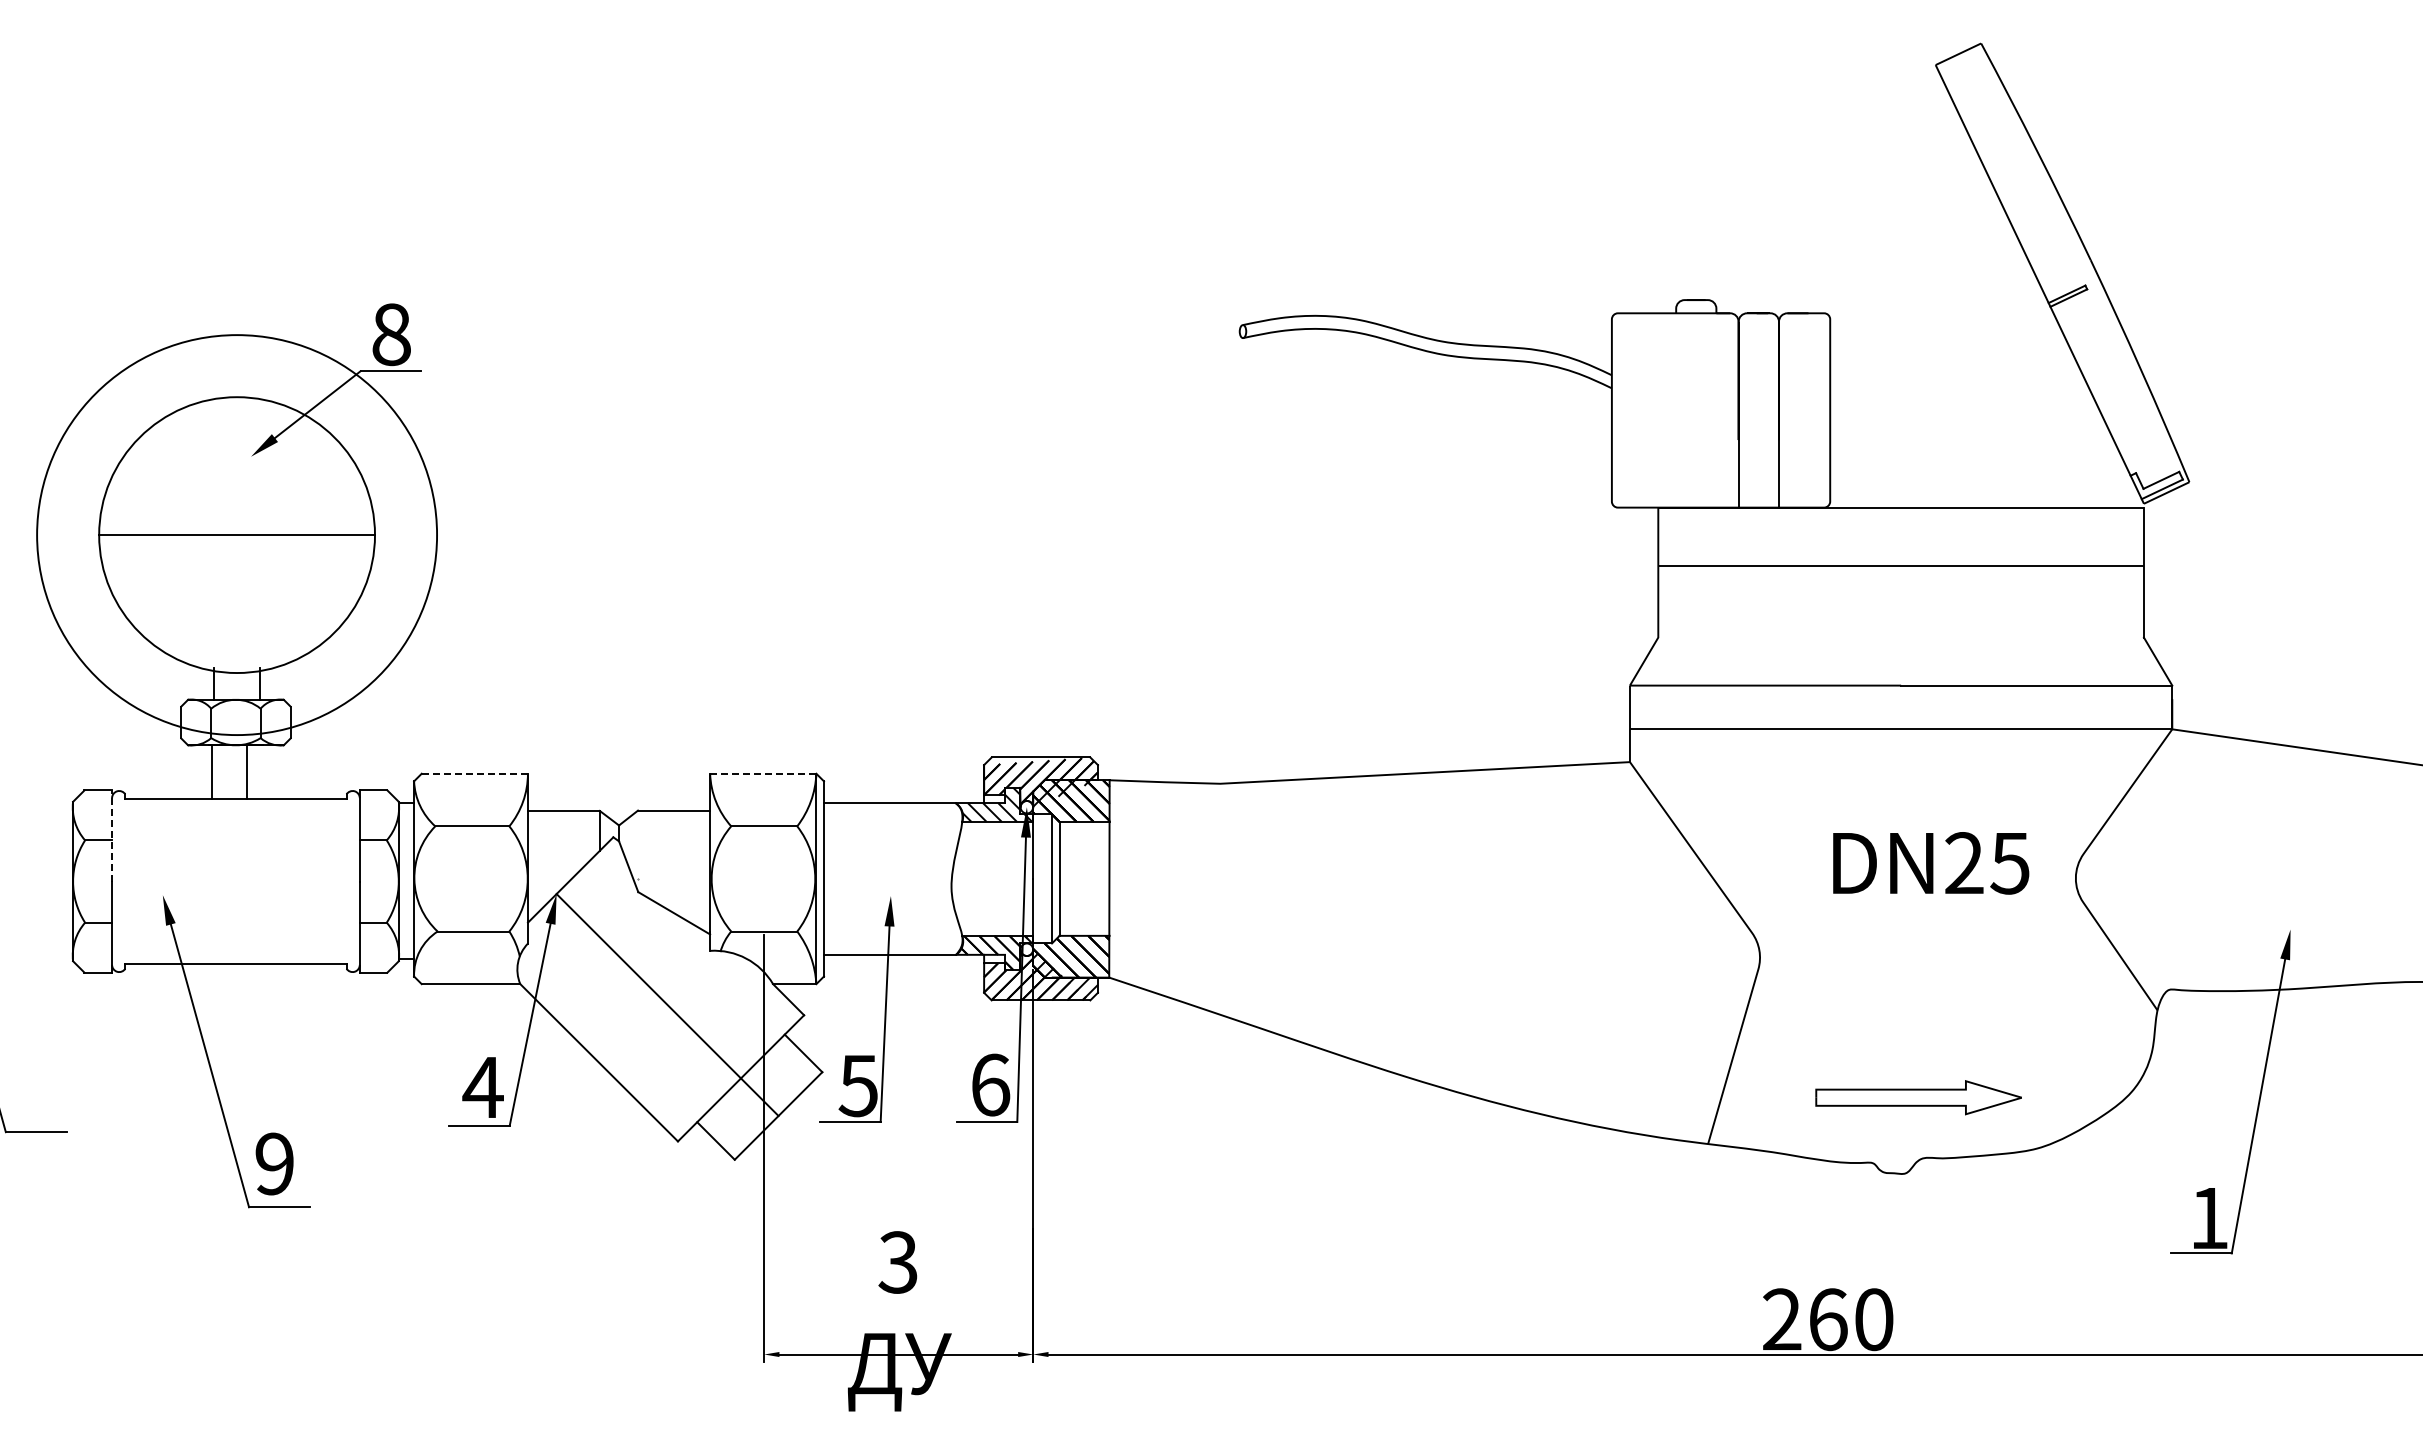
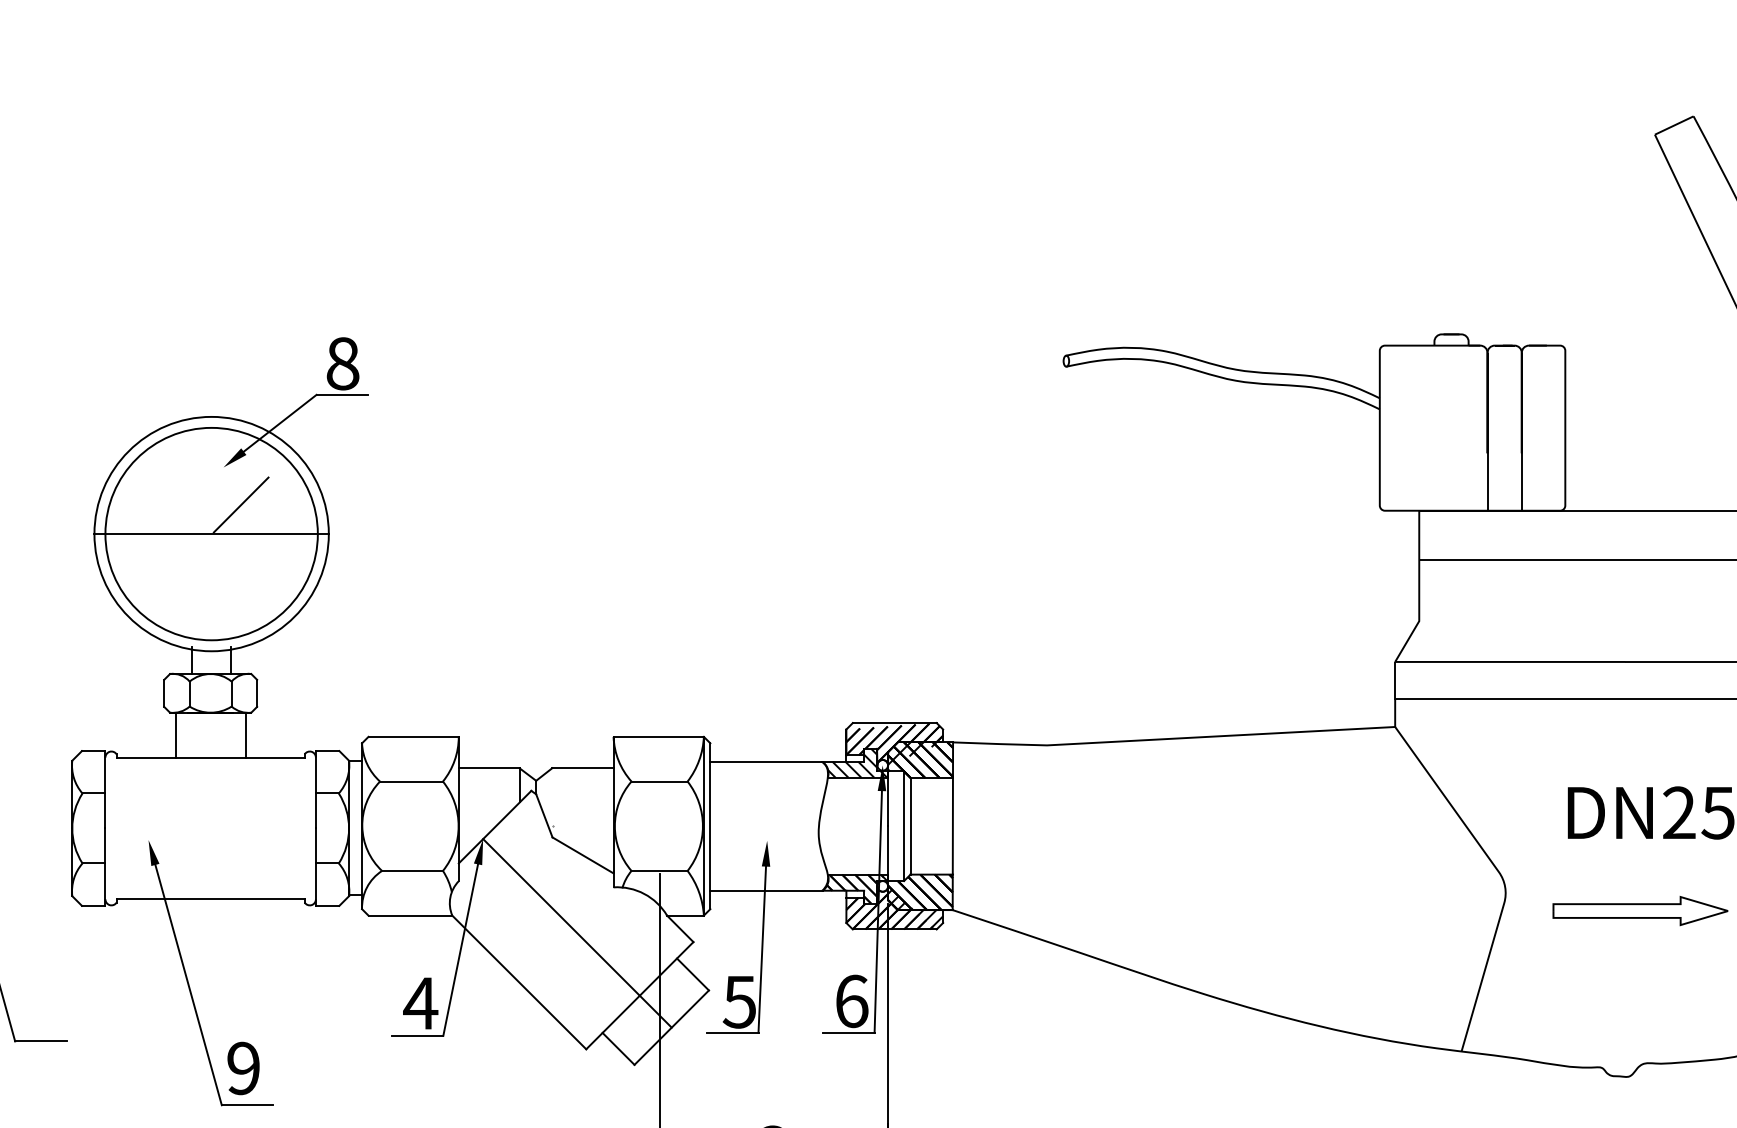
line: (271, 500) -> (240, 504), added
circle: (237, 535) -> (211, 534), size x0.62
line: (212, 772) -> (245, 735), moved
line: (246, 772) -> (175, 735), moved
line: (475, 773) -> (414, 736), dashed -> solid
line: (763, 773) -> (658, 736), dashed -> solid
line: (112, 836) -> (105, 790), dashed -> solid
part: (1918, 1097) -> (1640, 910), moved

